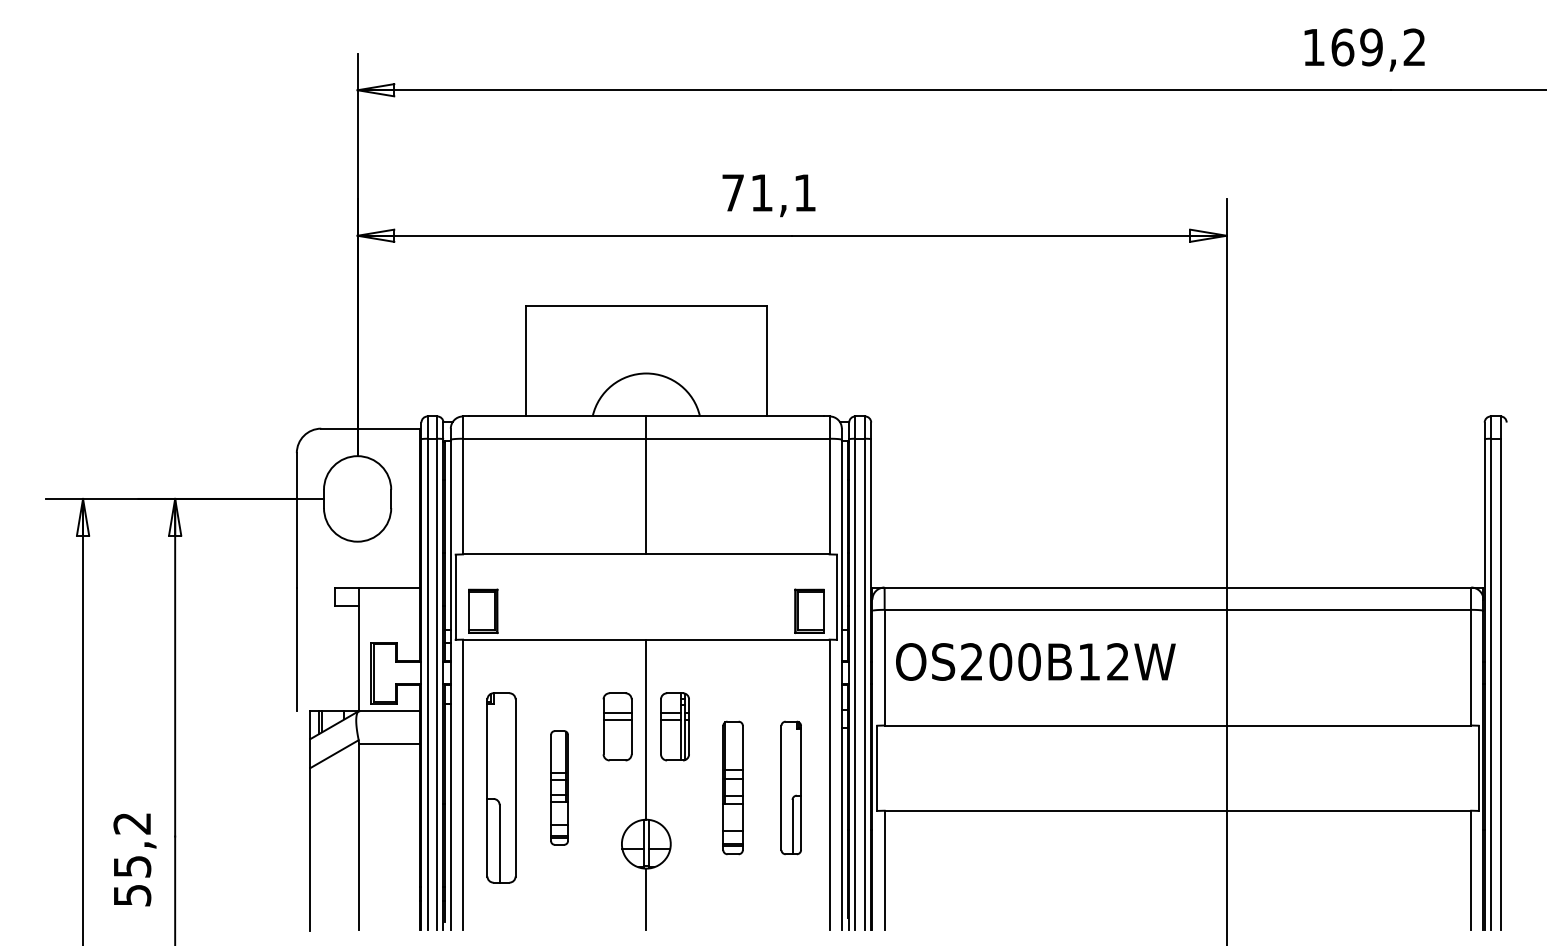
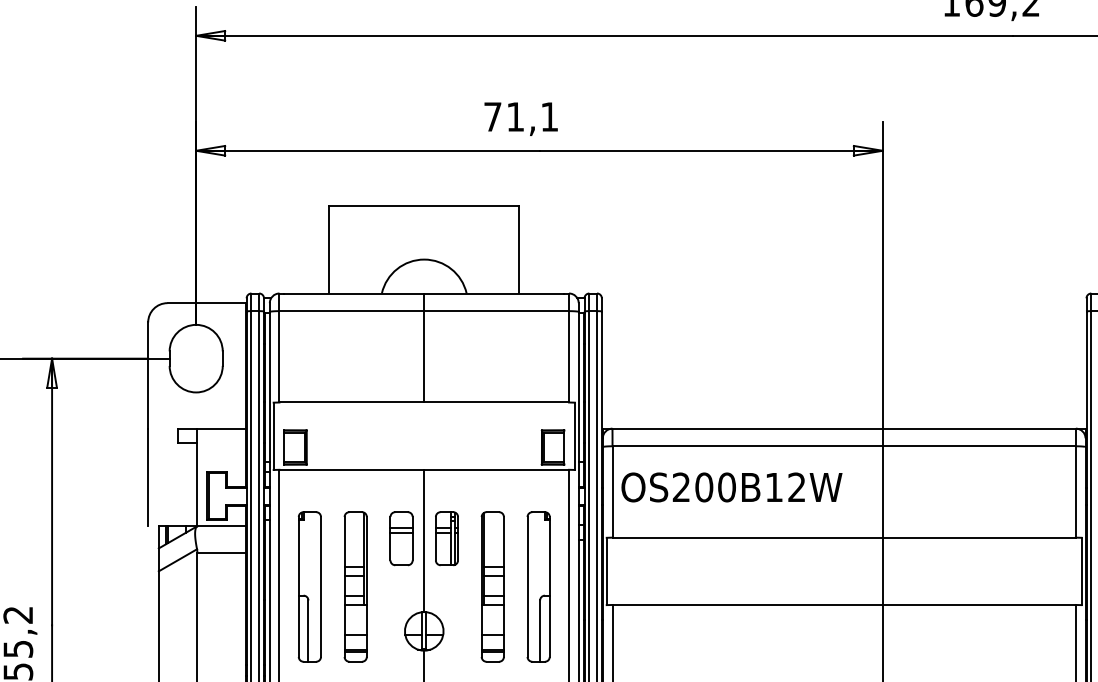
part: (559, 787) -> (355, 586), size x1.67
part: (732, 787) -> (492, 586), size x1.43
part: (791, 787) -> (538, 586), size x1.43

